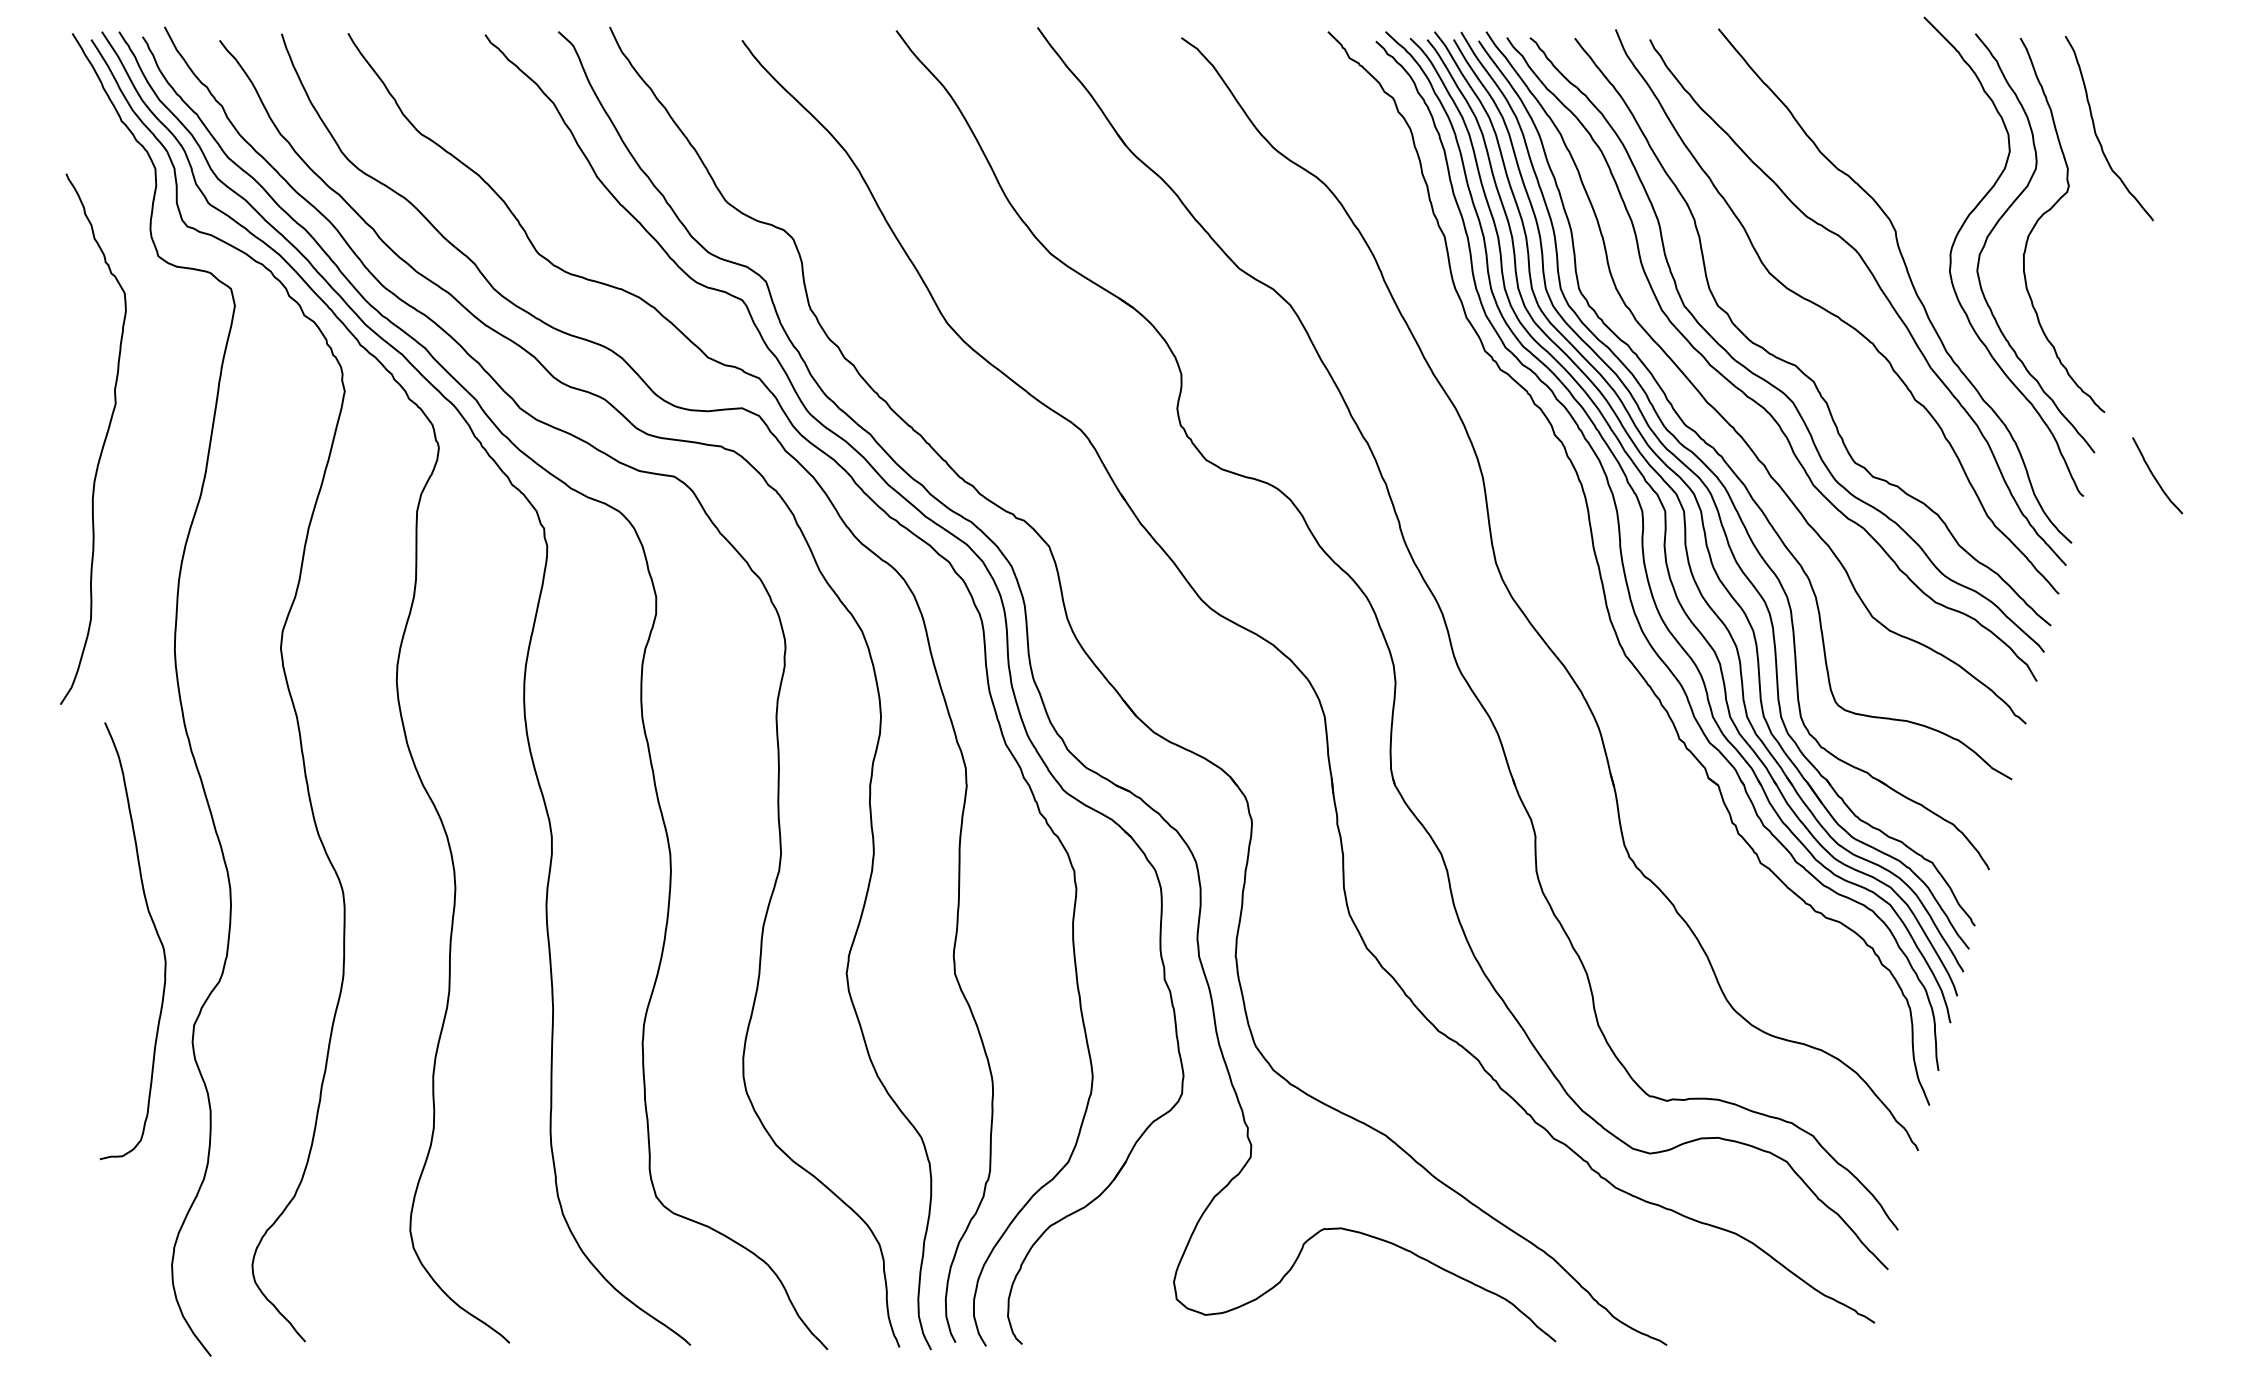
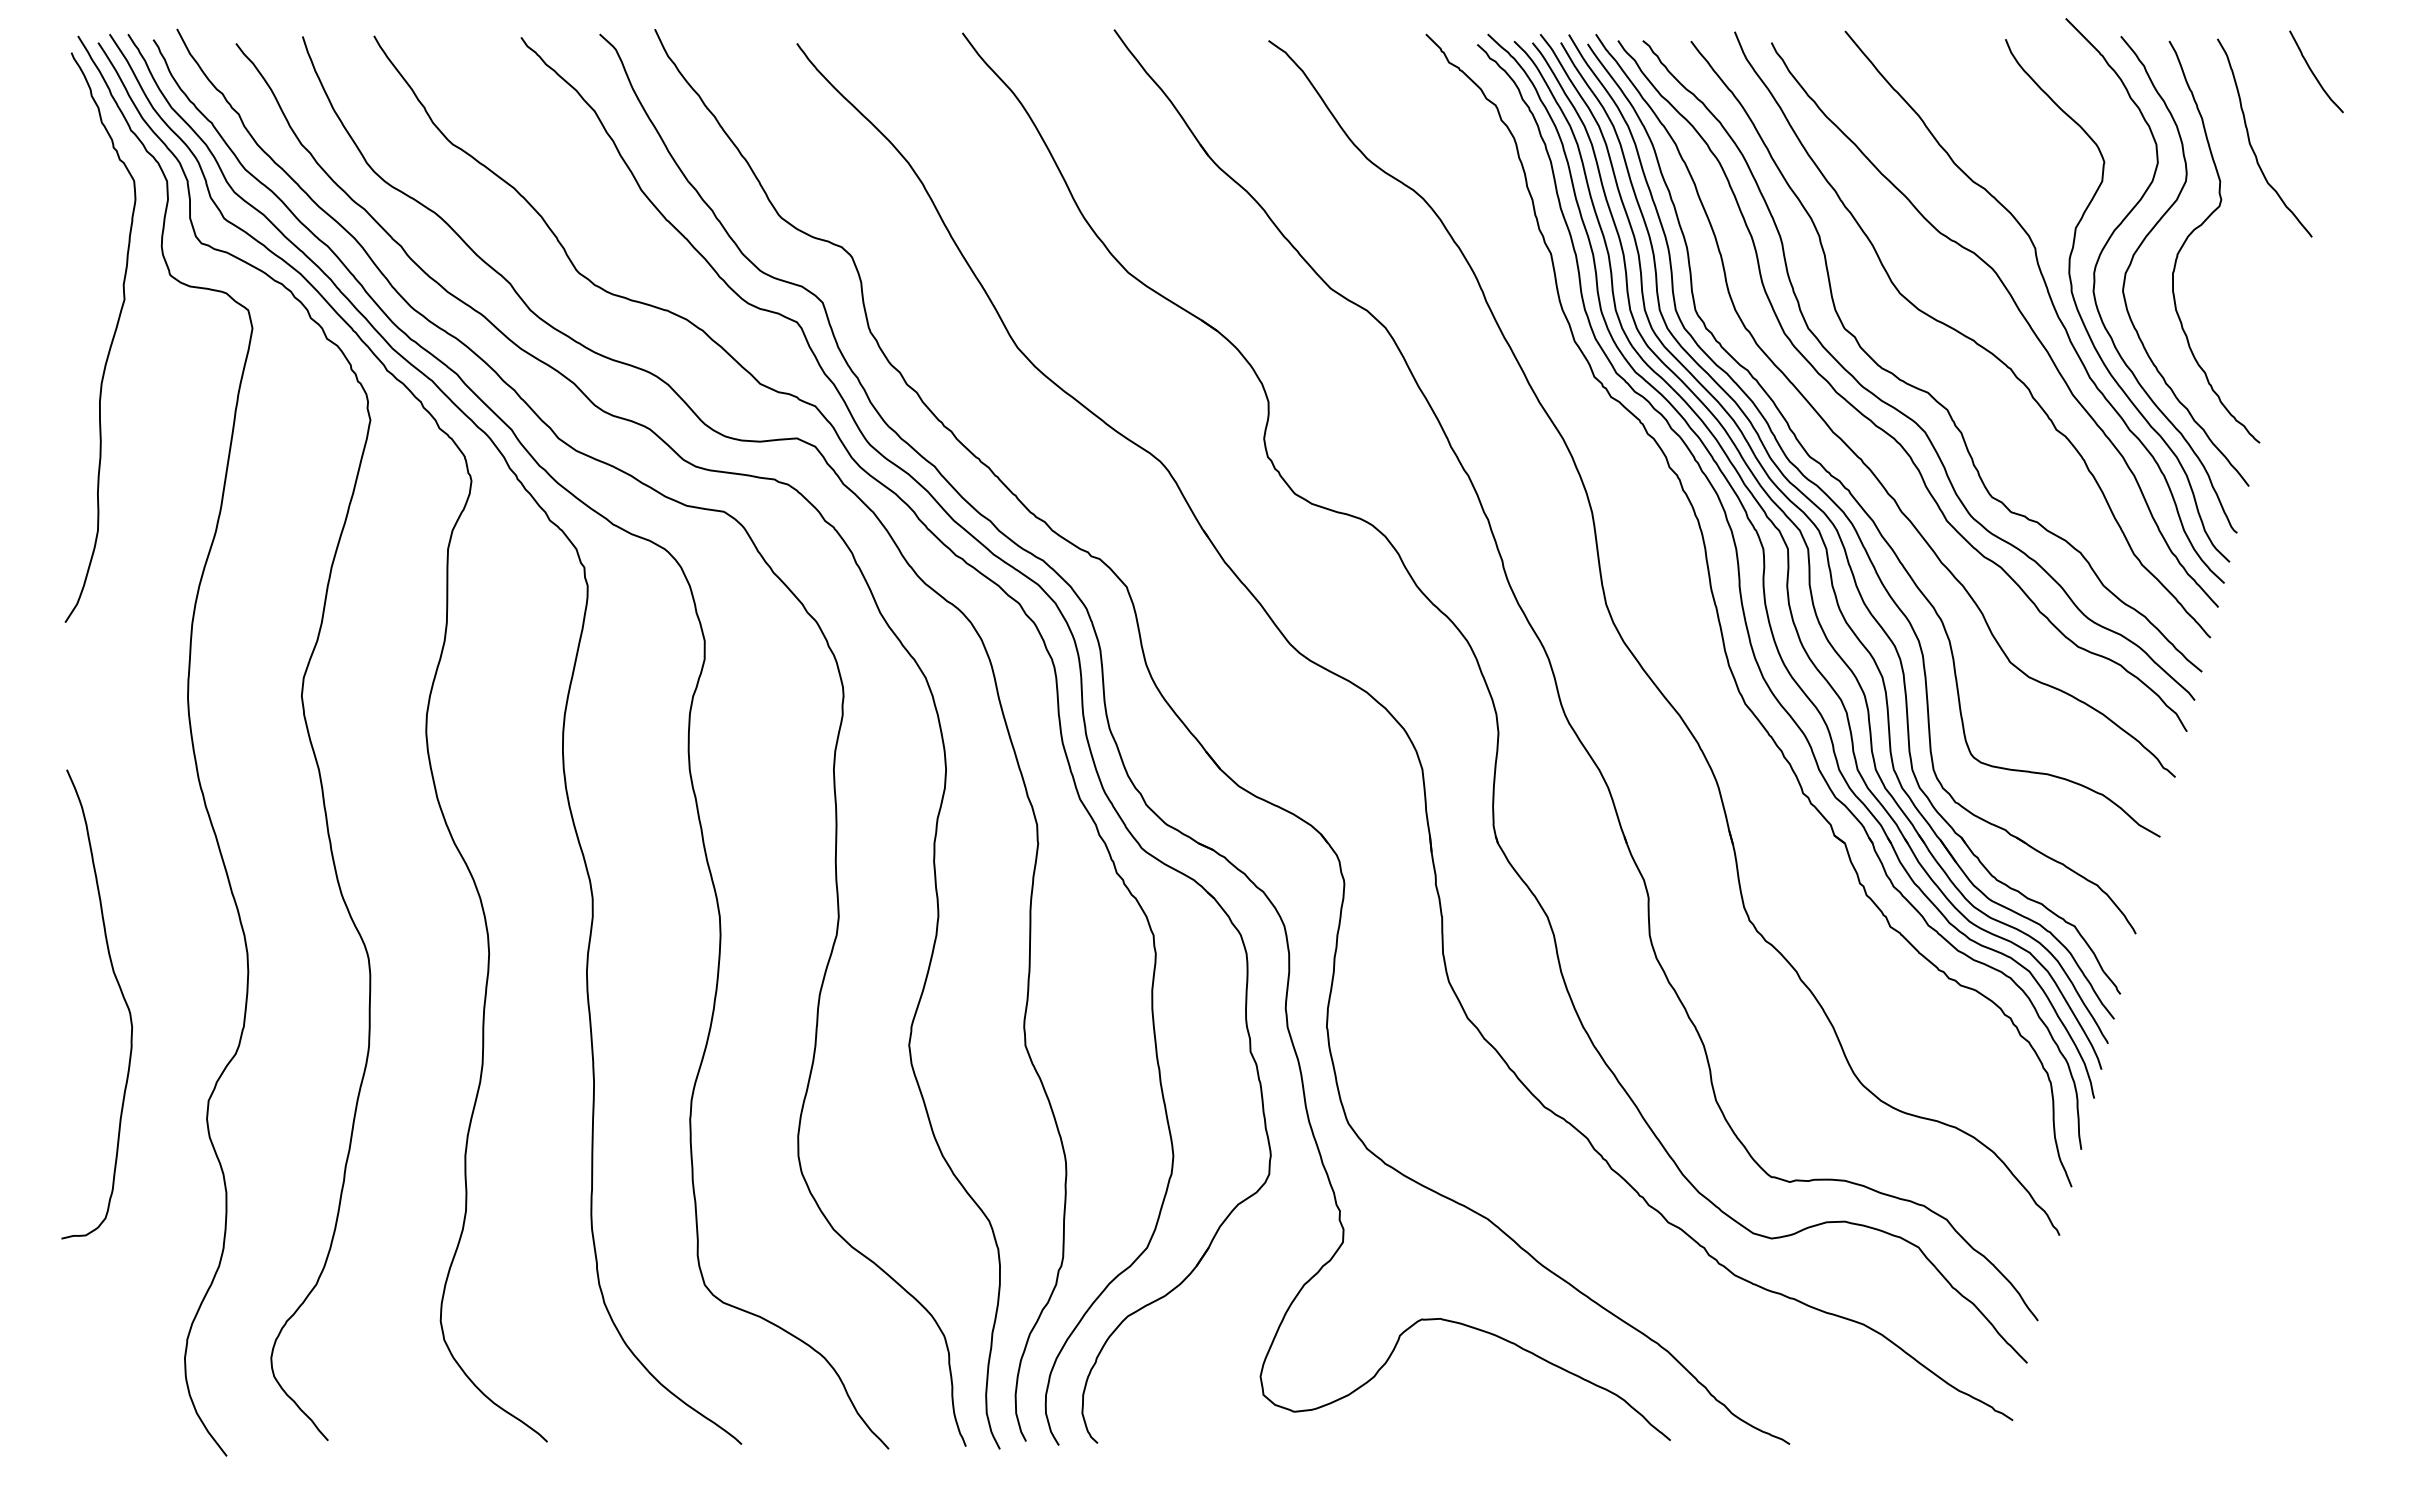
curve: (1937, 291) -> (2080, 313), added
curve: (103, 441) -> (111, 340), moved
curve: (2155, 477) -> (2314, 73), moved
curve: (156, 934) -> (122, 997), moved

